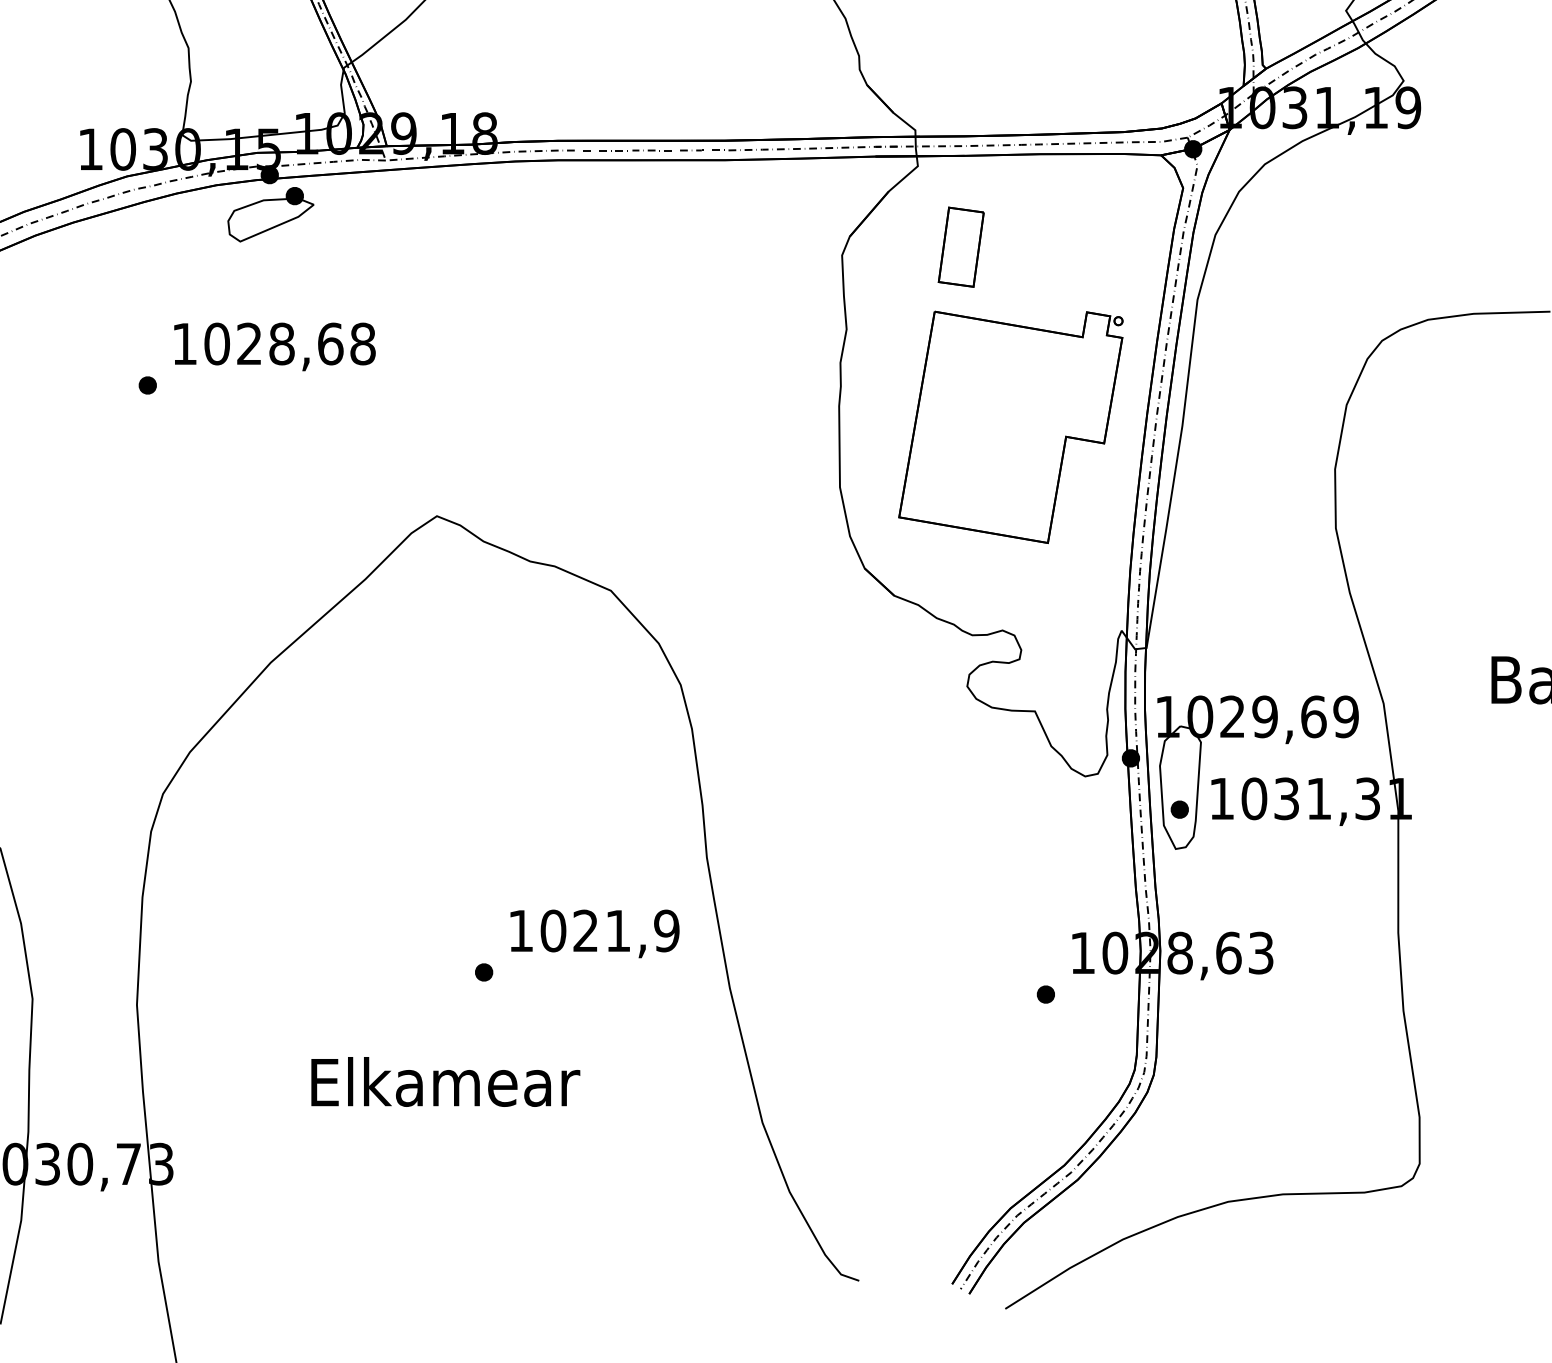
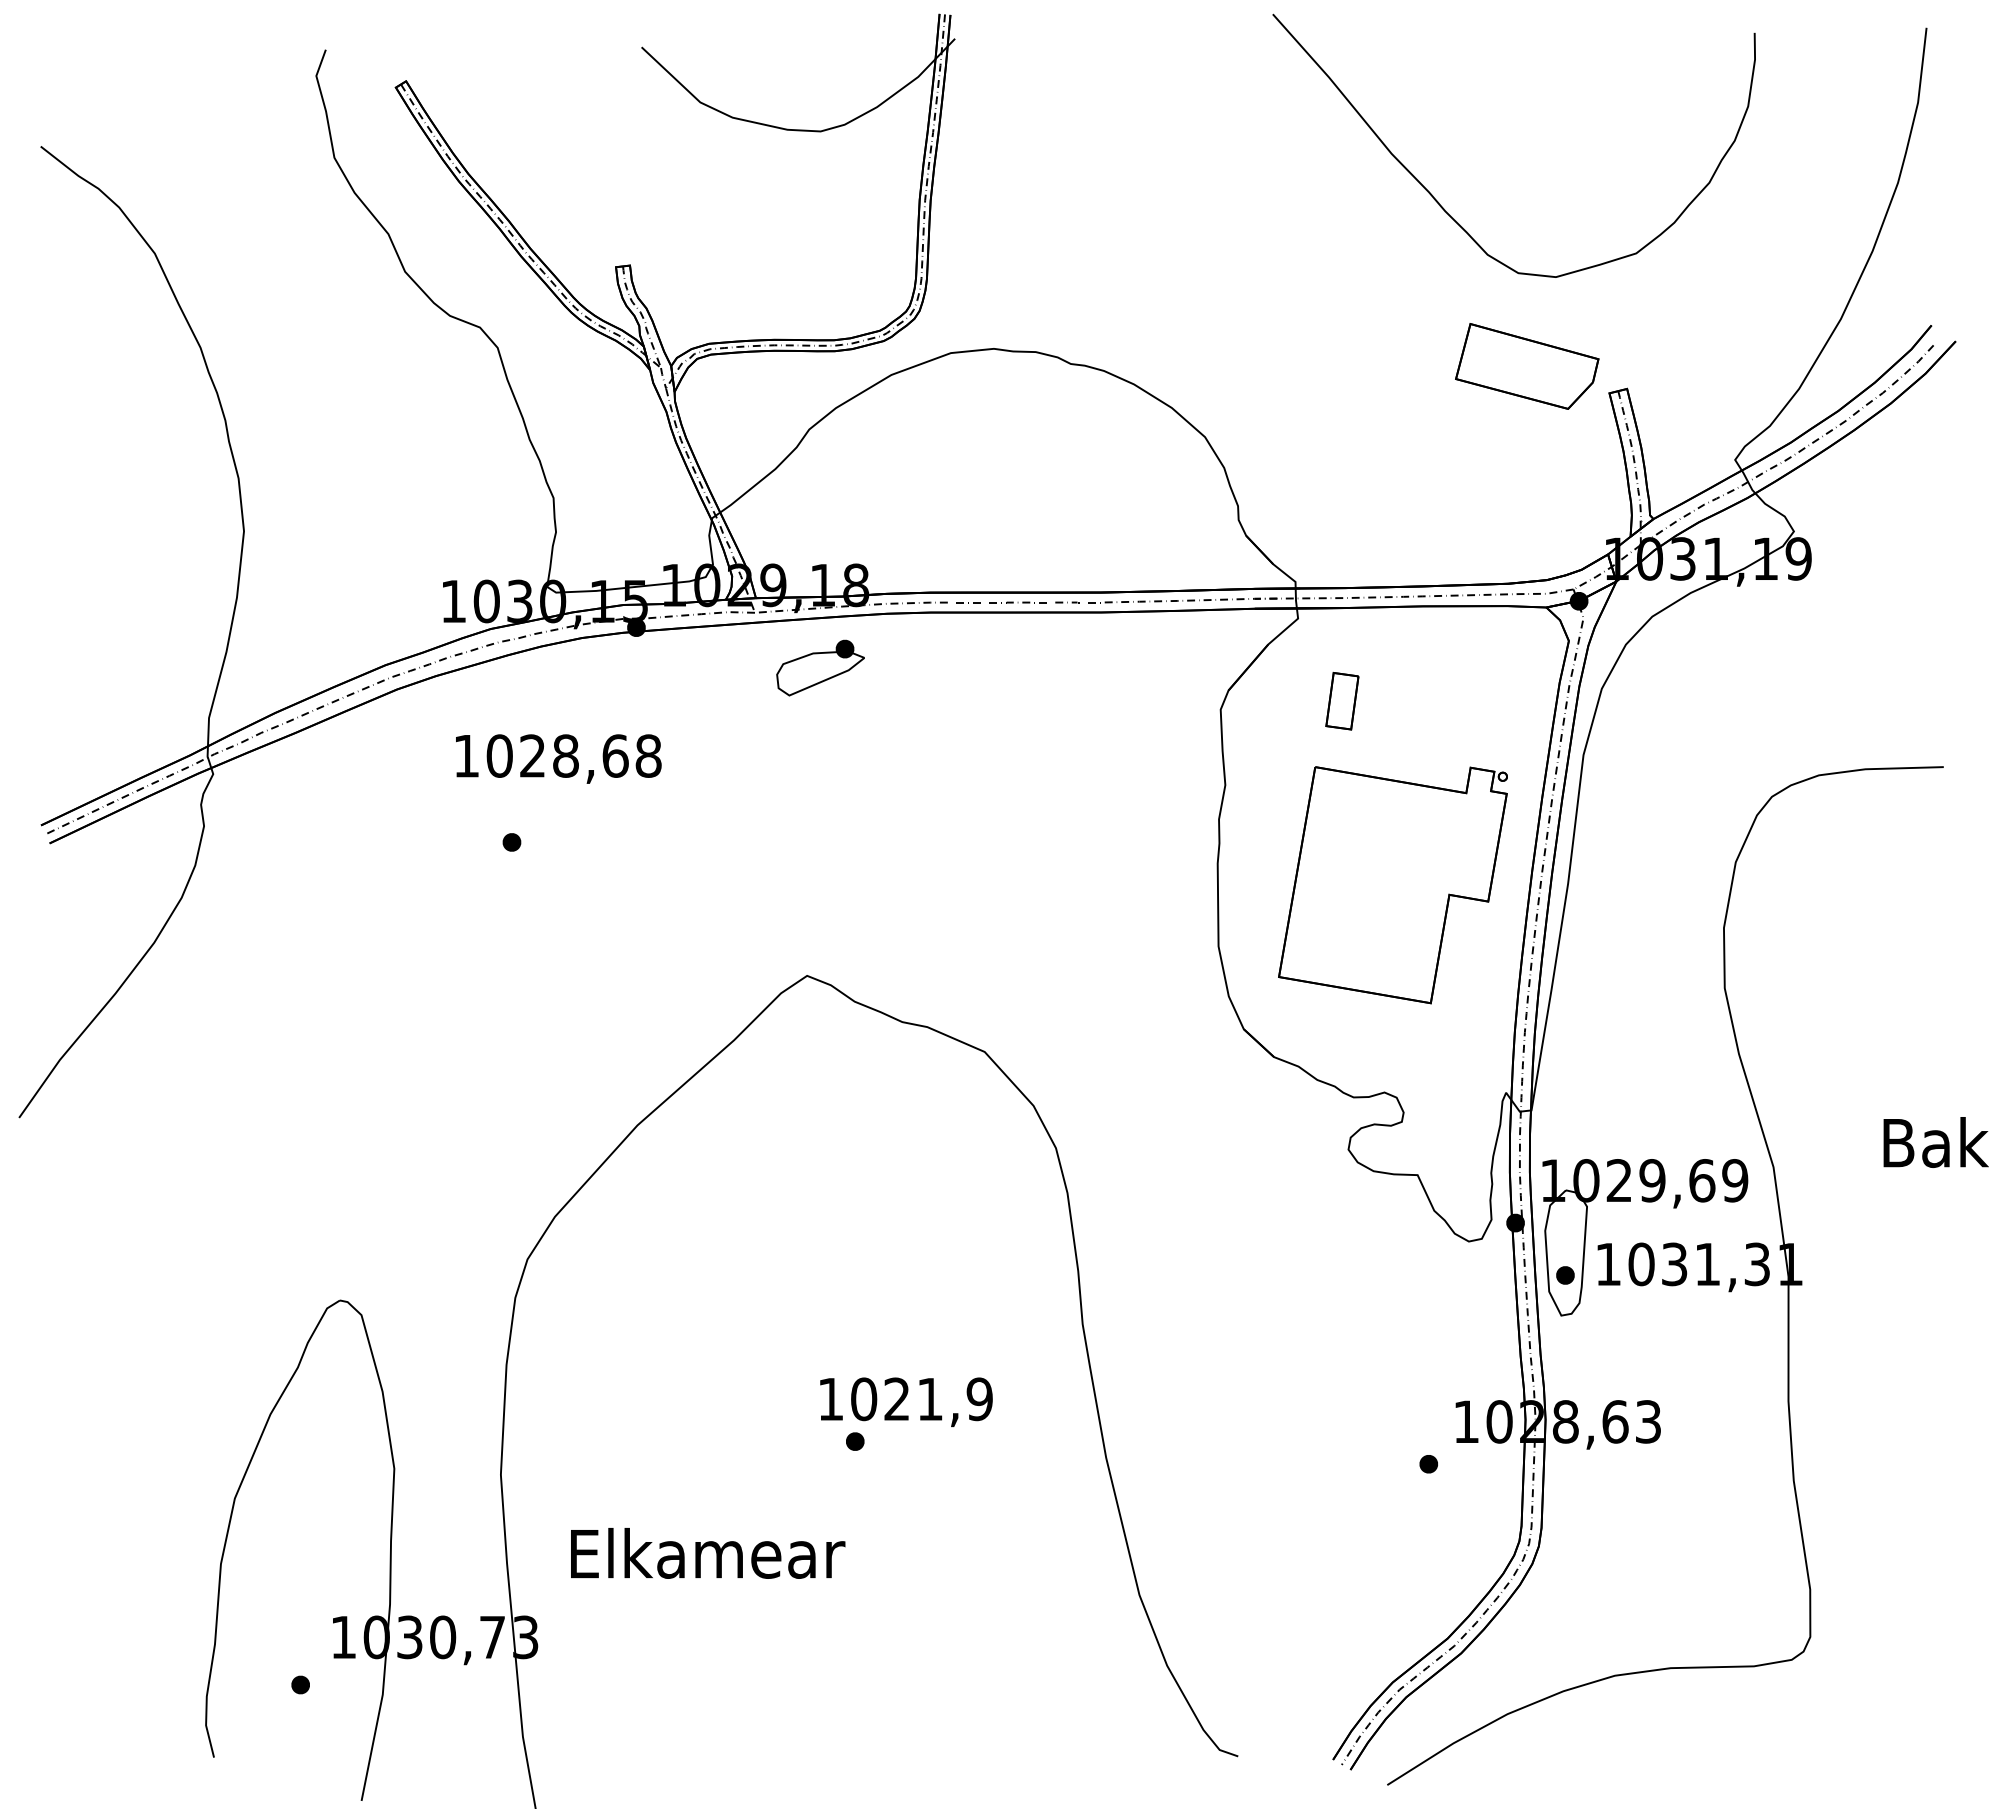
part: (270, 214) -> (820, 667), moved
part: (961, 246) -> (1342, 700), size x0.7
text: (274, 346) -> (558, 758), moved
text: (595, 933) -> (906, 1401), moved
text: (446, 1082) -> (708, 1553), moved

